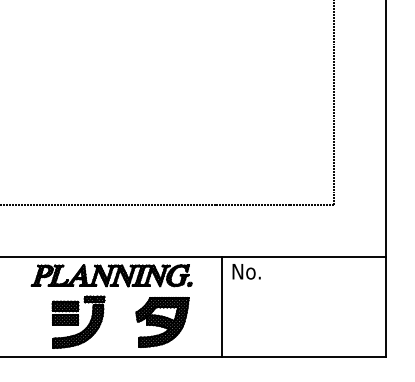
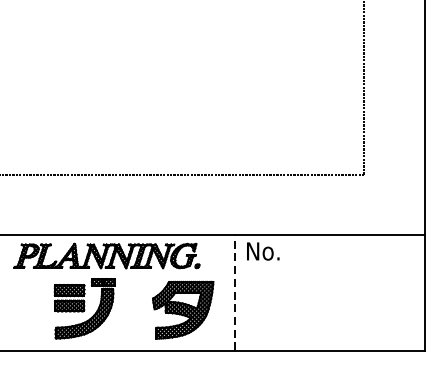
line: (222, 306) -> (235, 291), solid -> dashed
part: (78, 321) -> (84, 307), moved
part: (162, 322) -> (183, 310), moved

